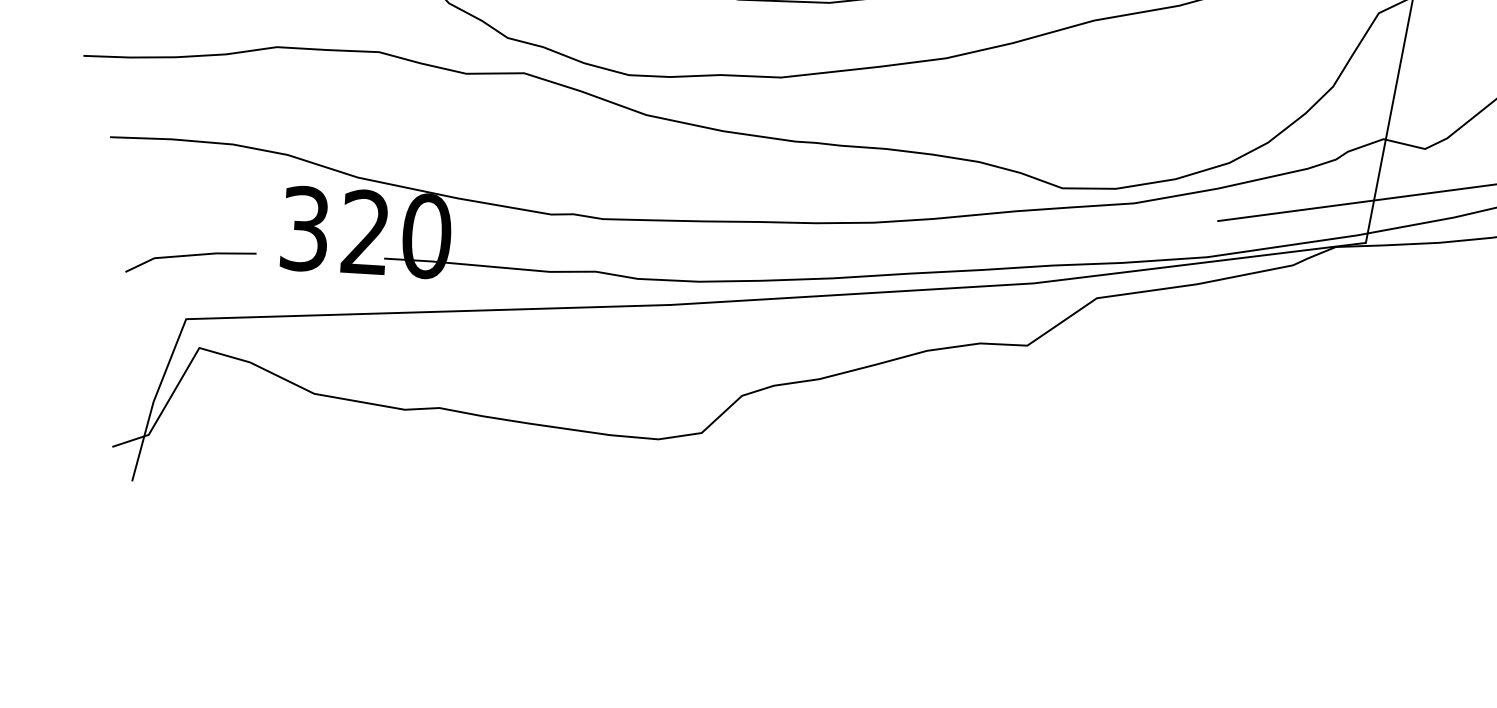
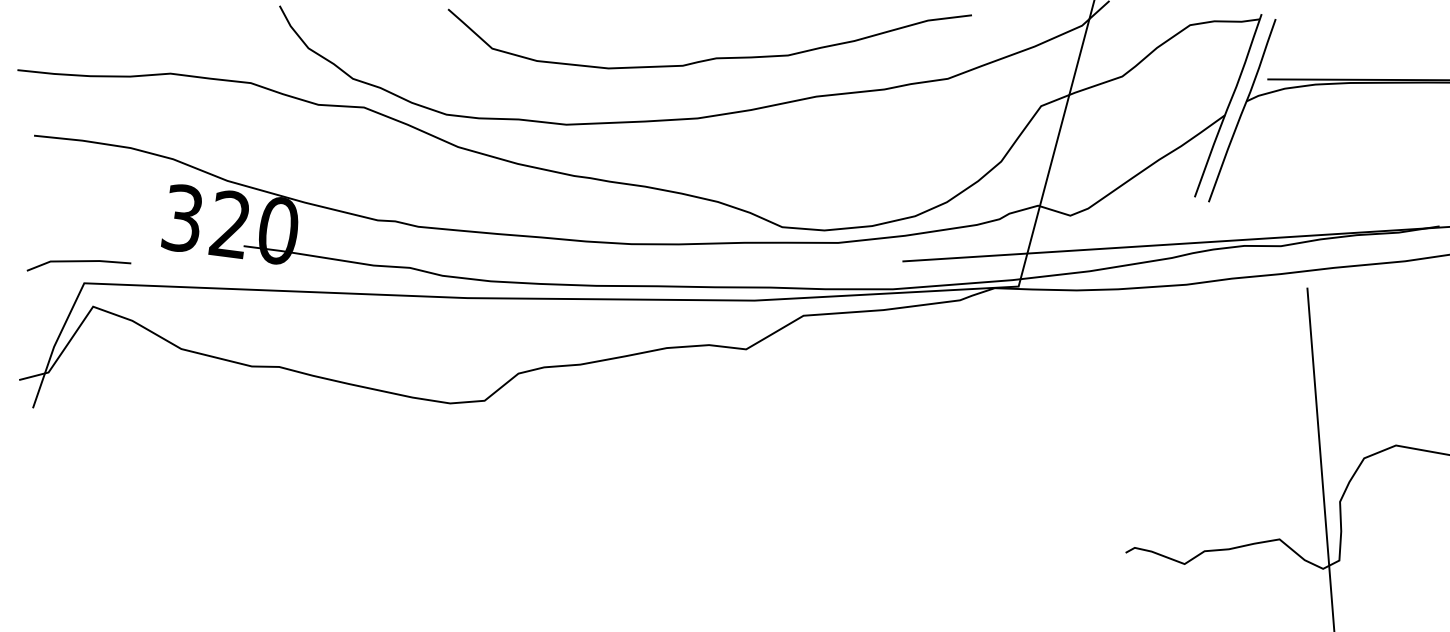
line: (189, 257) -> (78, 262), moved

